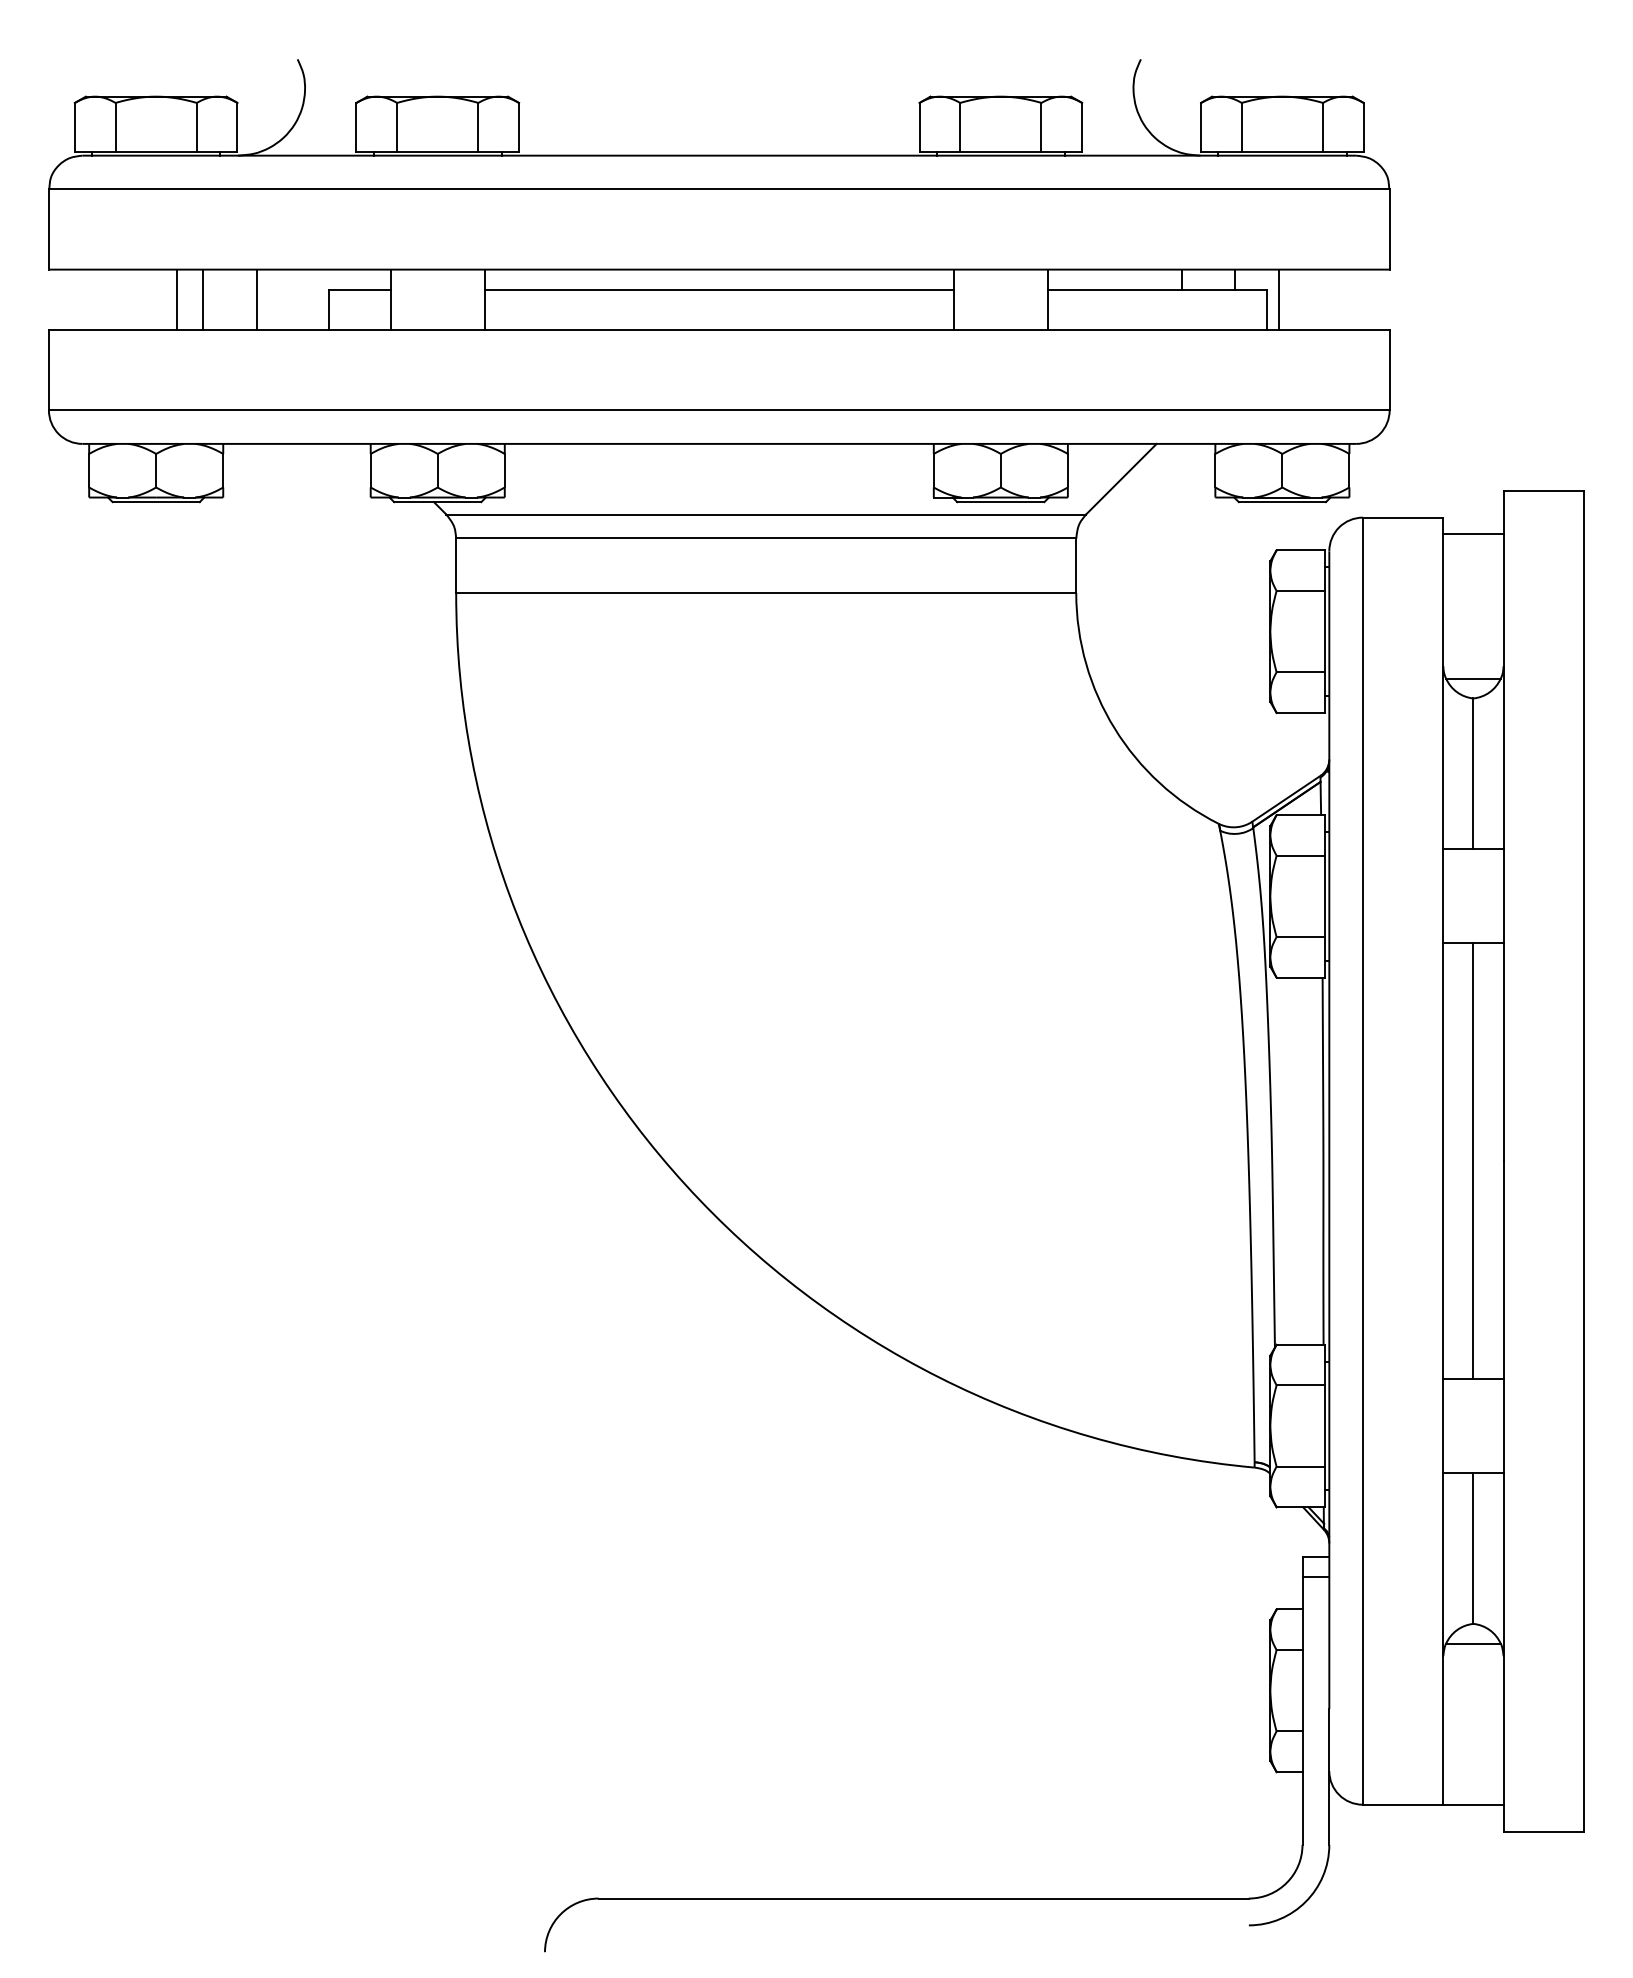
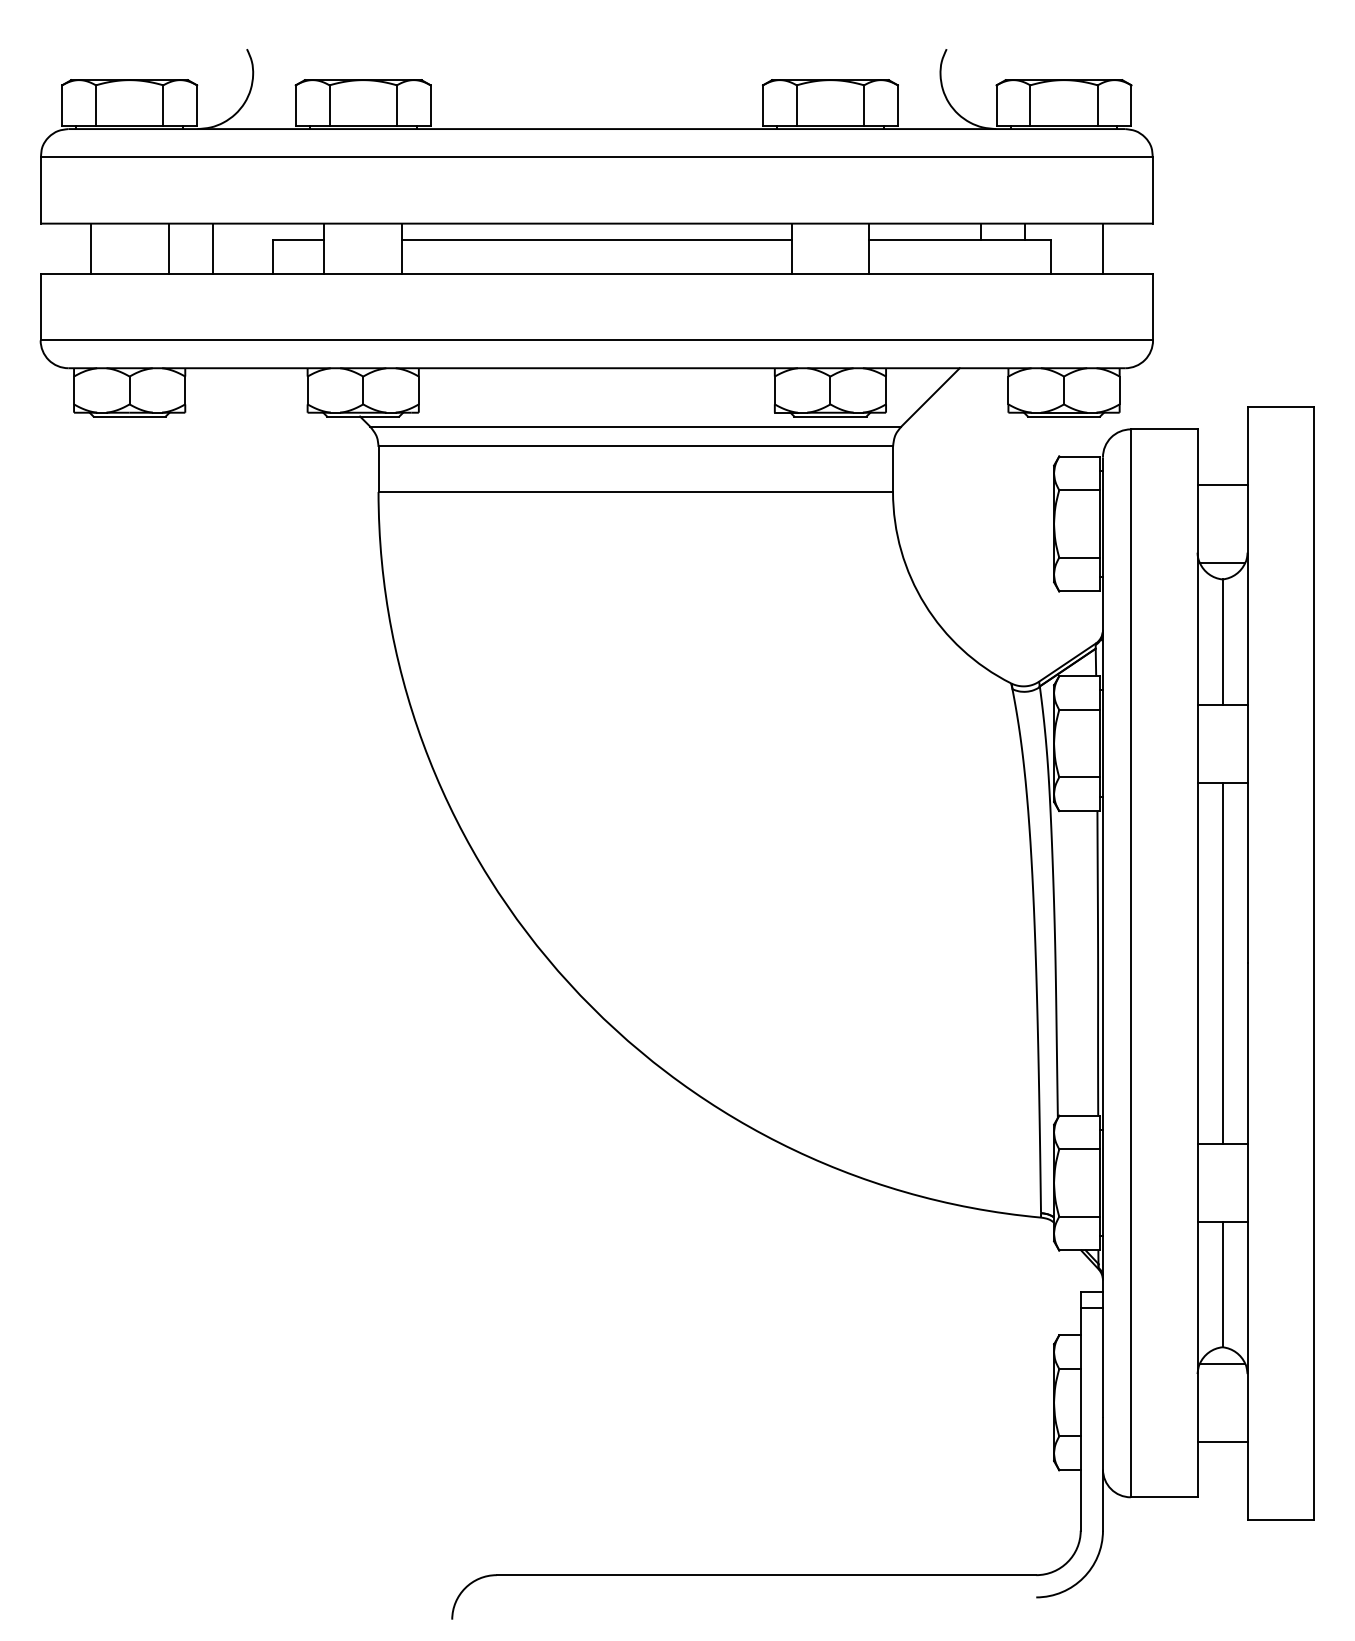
line: (177, 299) -> (90, 248), moved
line: (1279, 299) -> (1103, 248), moved
line: (1473, 533) -> (1222, 484), moved
line: (1473, 1804) -> (1222, 1441), moved

